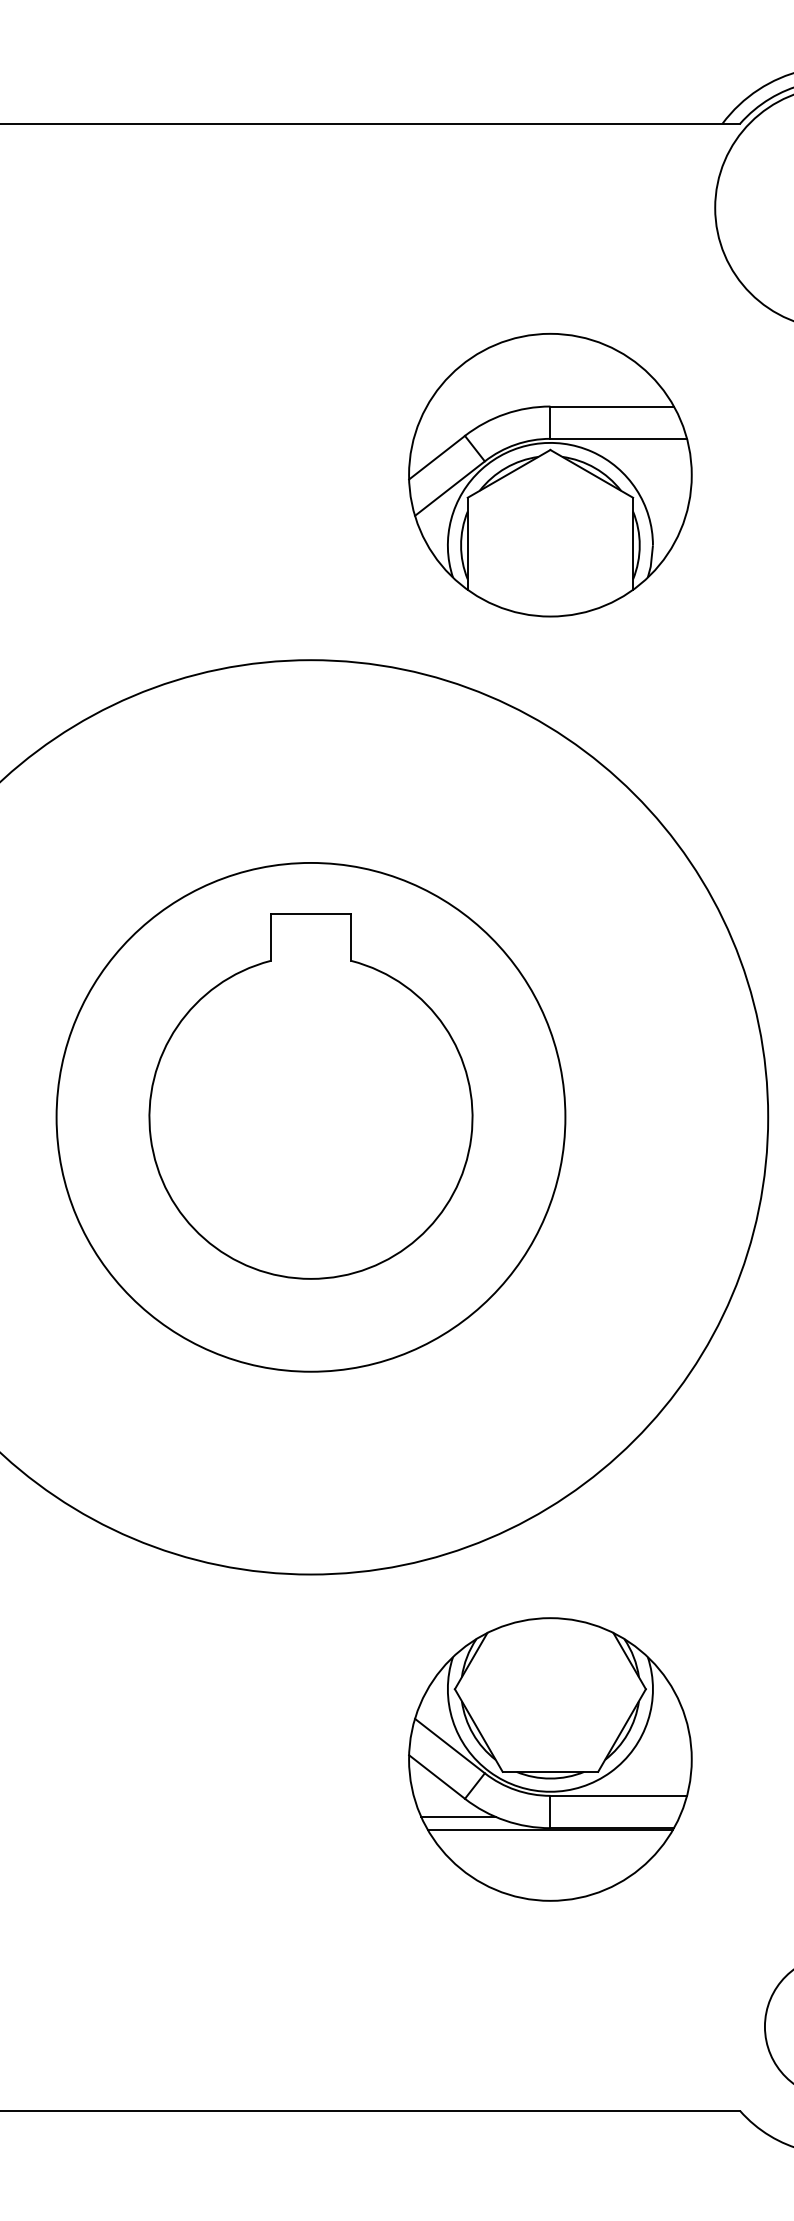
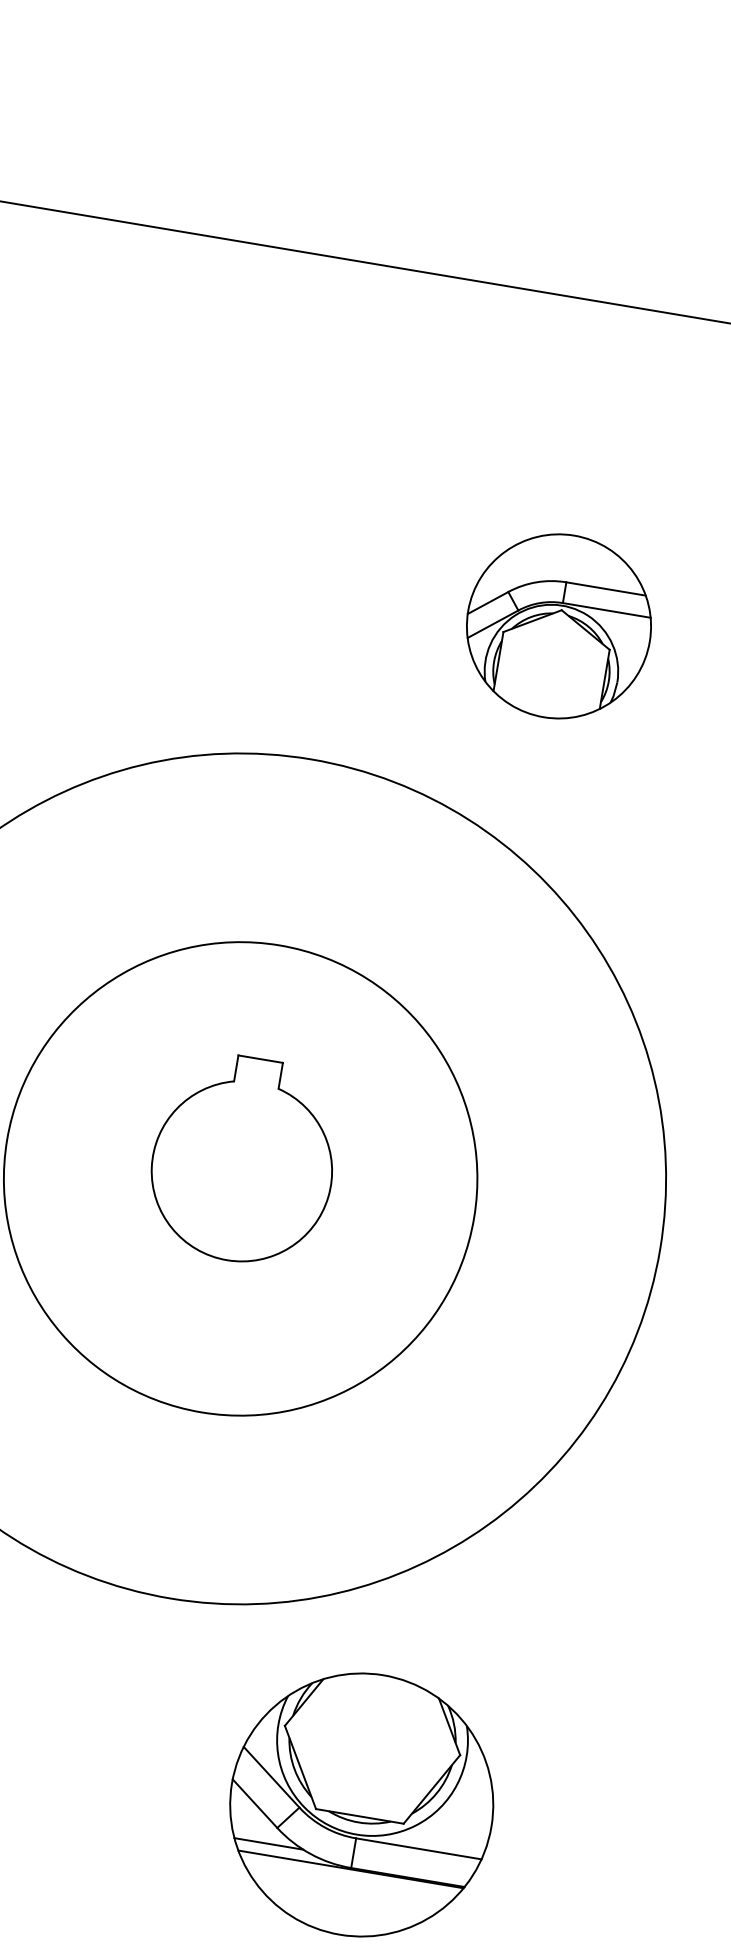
part: (550, 475) -> (559, 626), size x0.7
part: (310, 1096) -> (243, 1159), size x0.6

